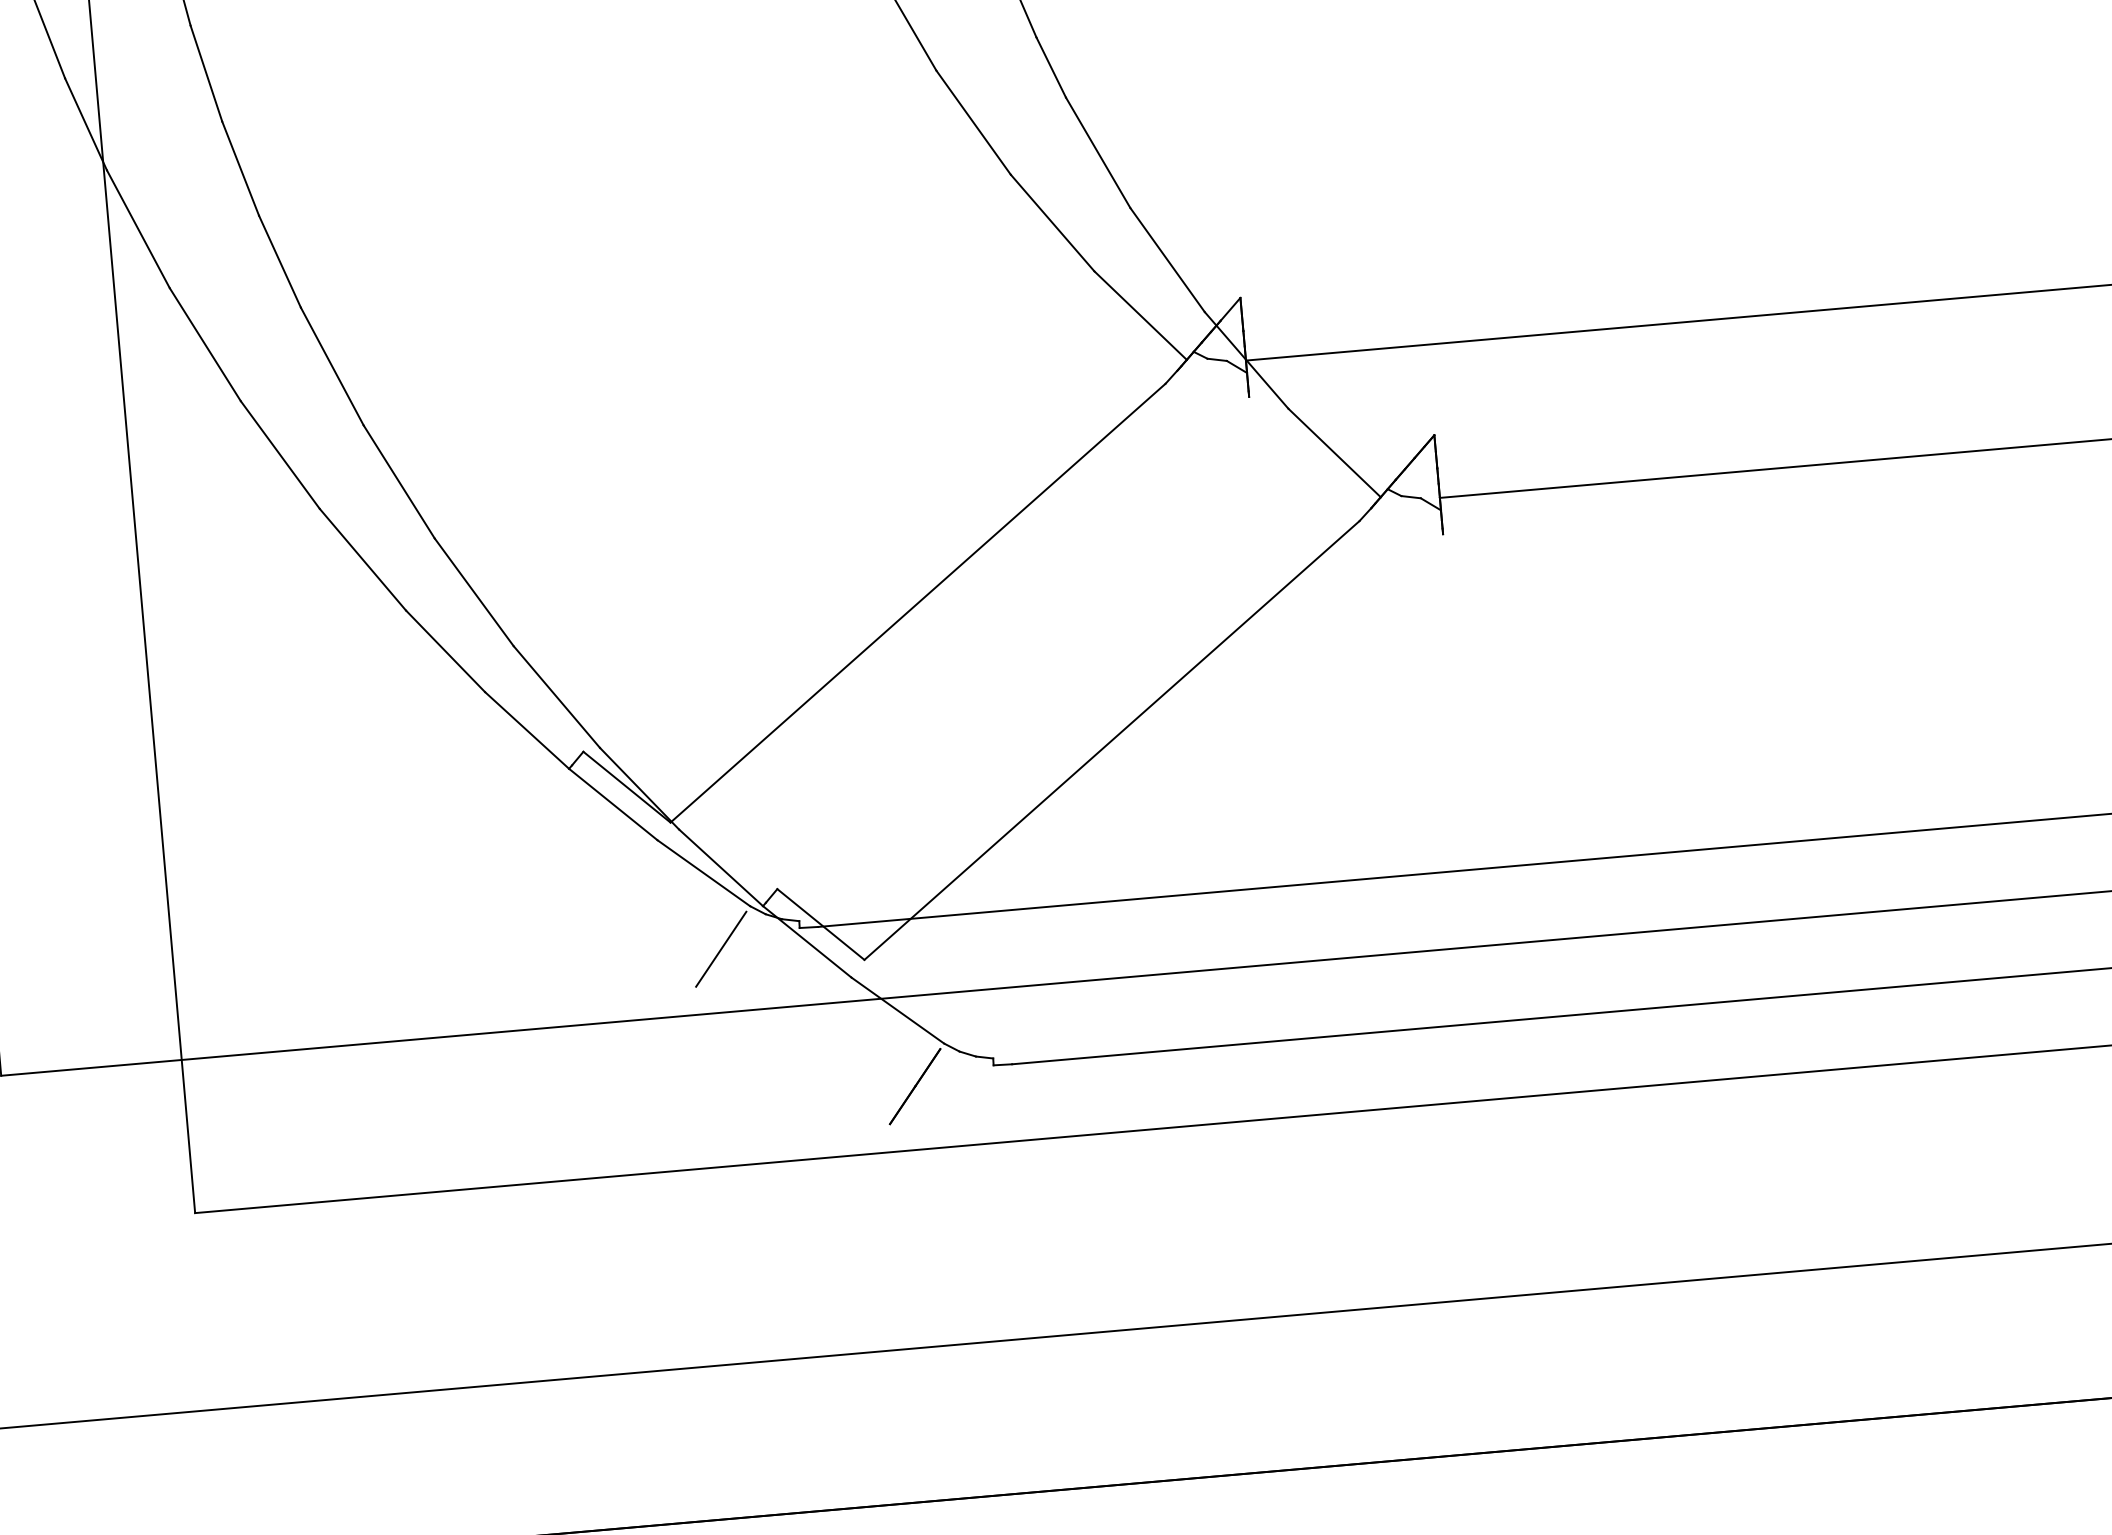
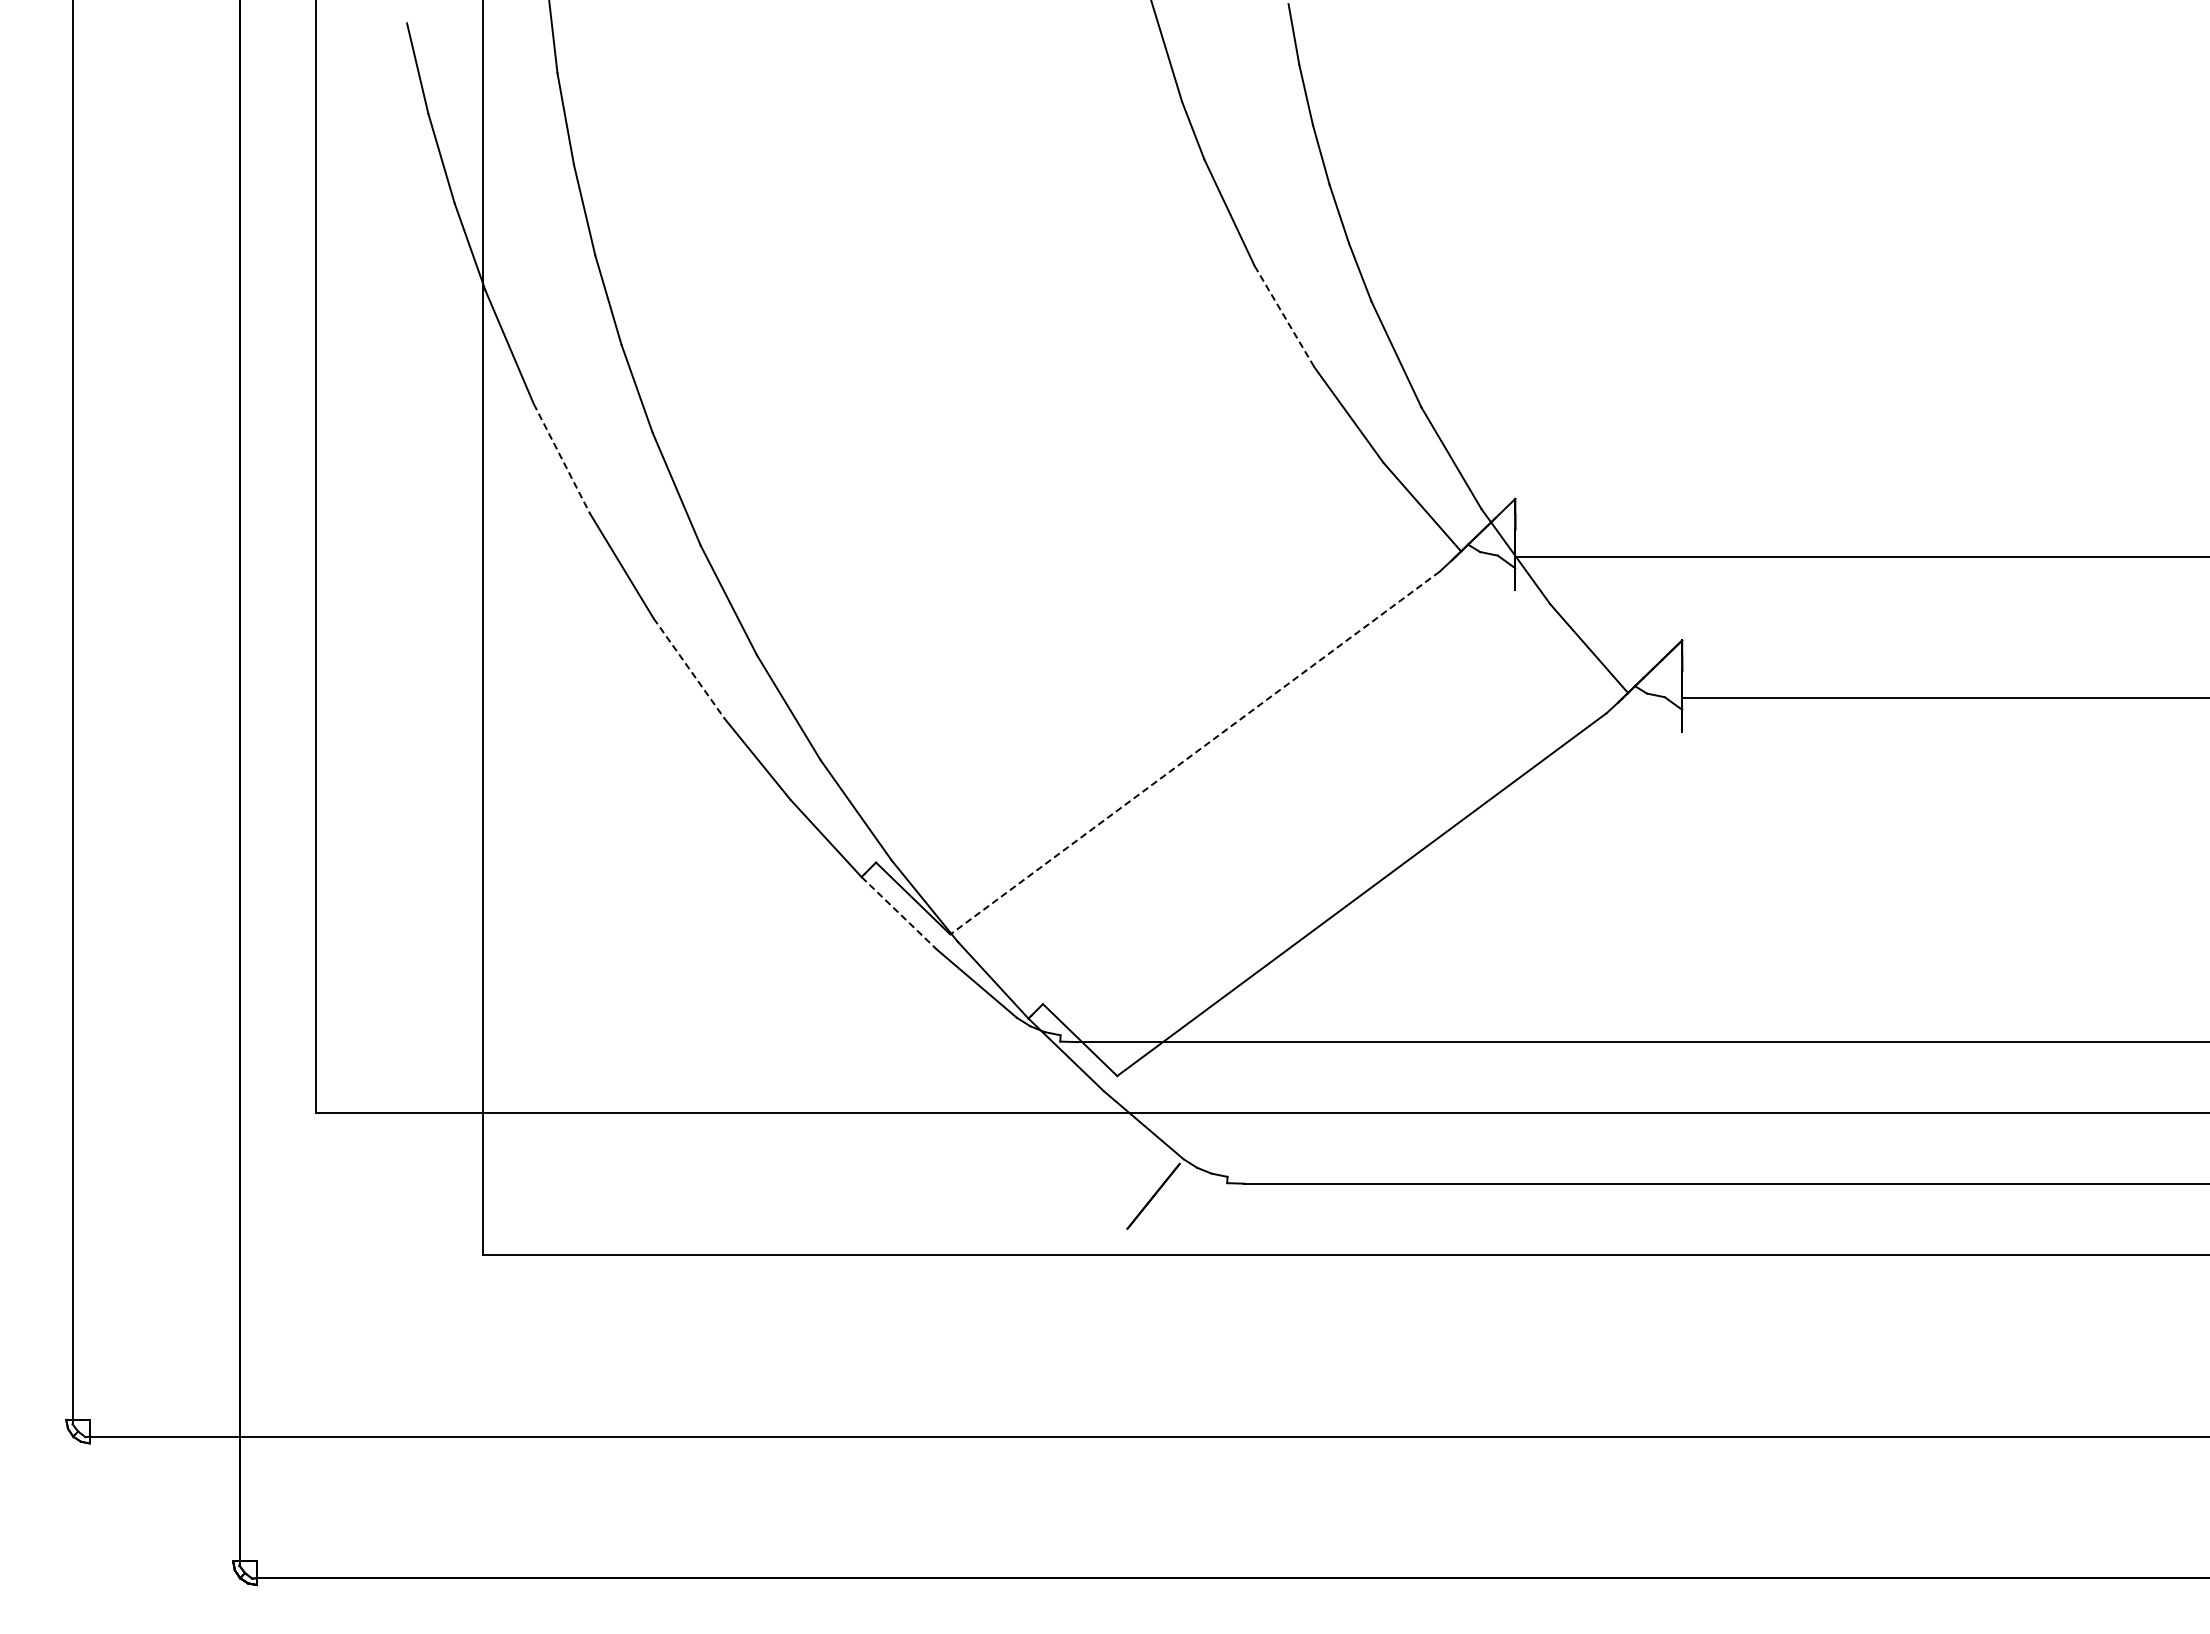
line: (973, 122) -> (1284, 316), solid -> dashed
line: (206, 345) -> (562, 459), solid -> dashed
line: (363, 560) -> (689, 669), solid -> dashed
line: (918, 603) -> (1195, 753), solid -> dashed
line: (613, 804) -> (899, 913), solid -> dashed
line: (721, 948) -> (986, 1054), removed

